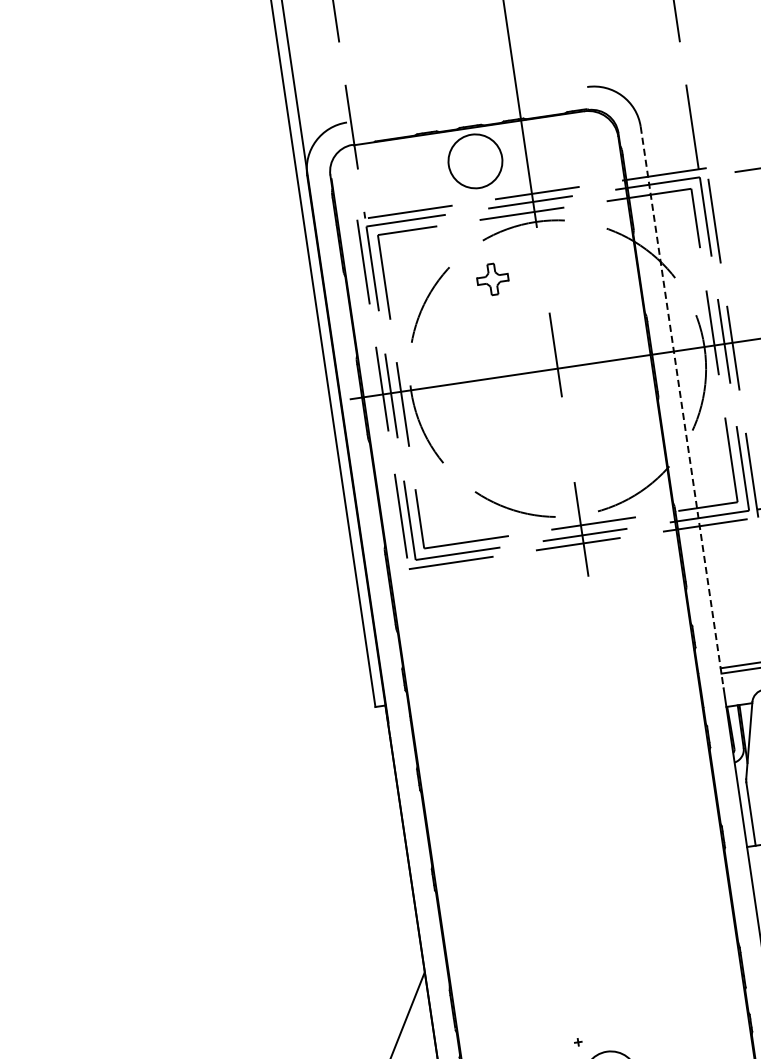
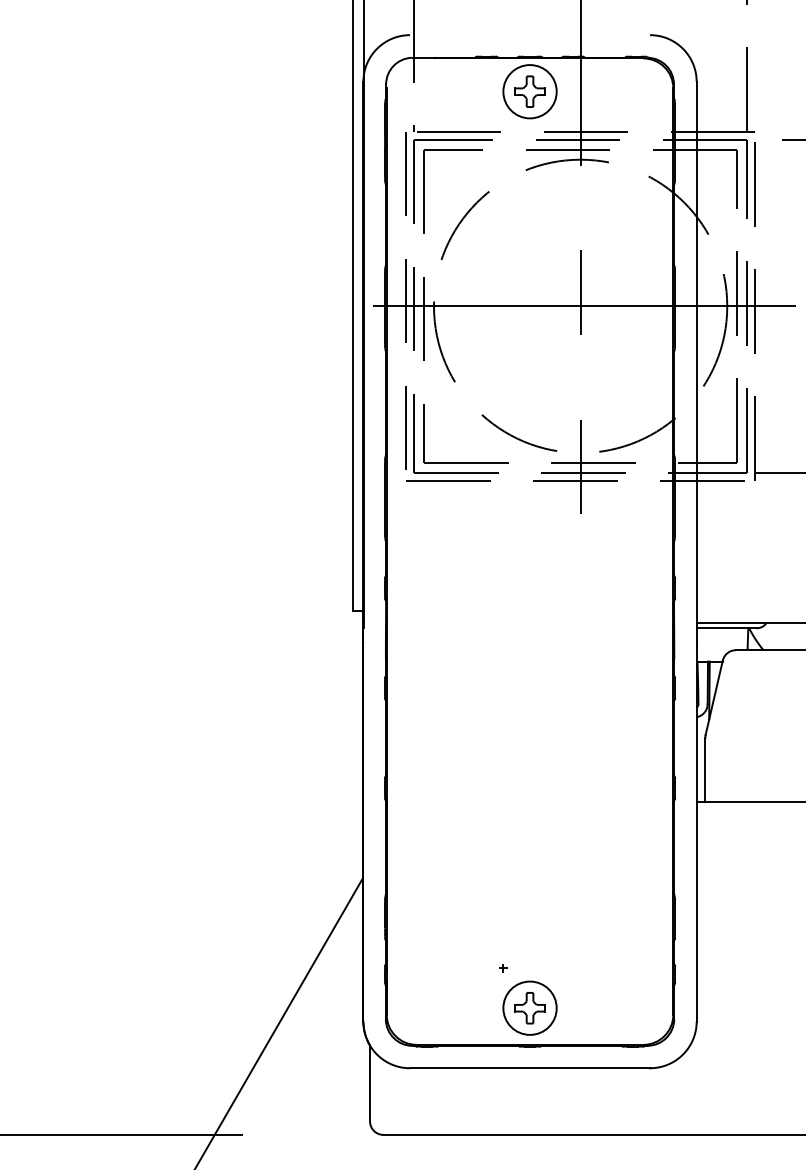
part: (492, 279) -> (529, 91), moved
line: (682, 407) -> (696, 362), dashed -> solid

